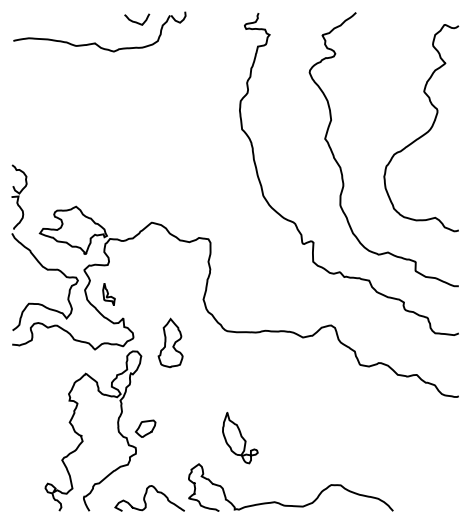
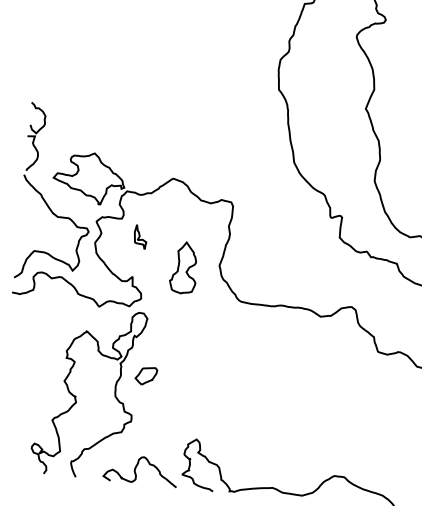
part: (108, 294) -> (140, 237), moved
part: (170, 342) -> (184, 267), moved
part: (145, 428) -> (146, 375), moved
part: (240, 438) -> (243, 416), removed

